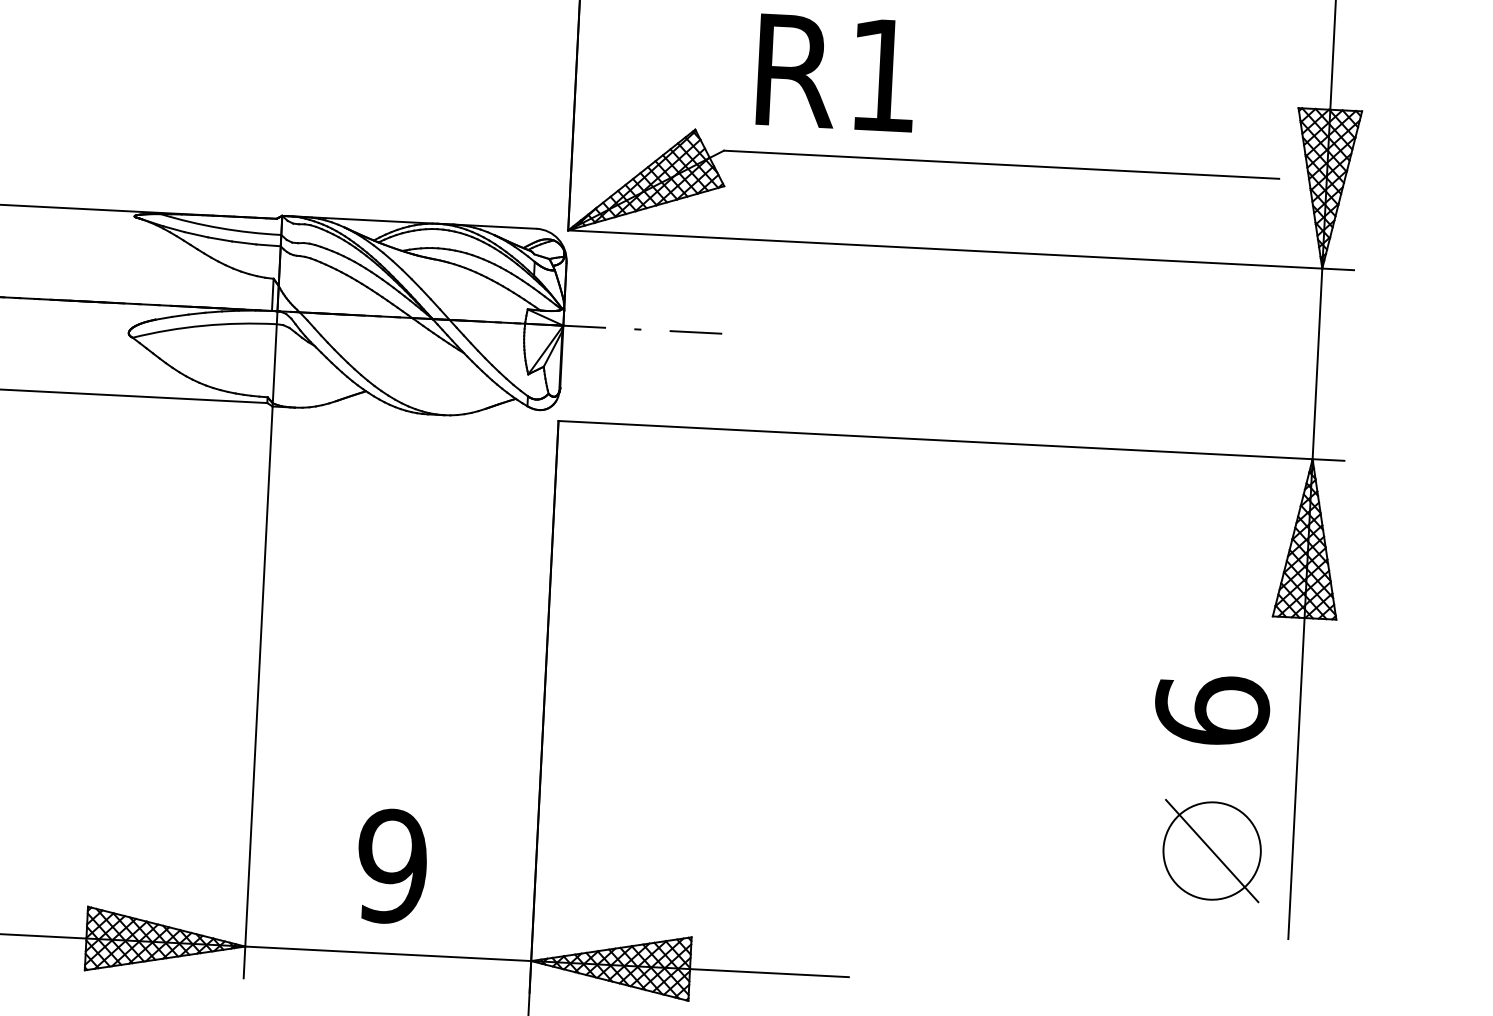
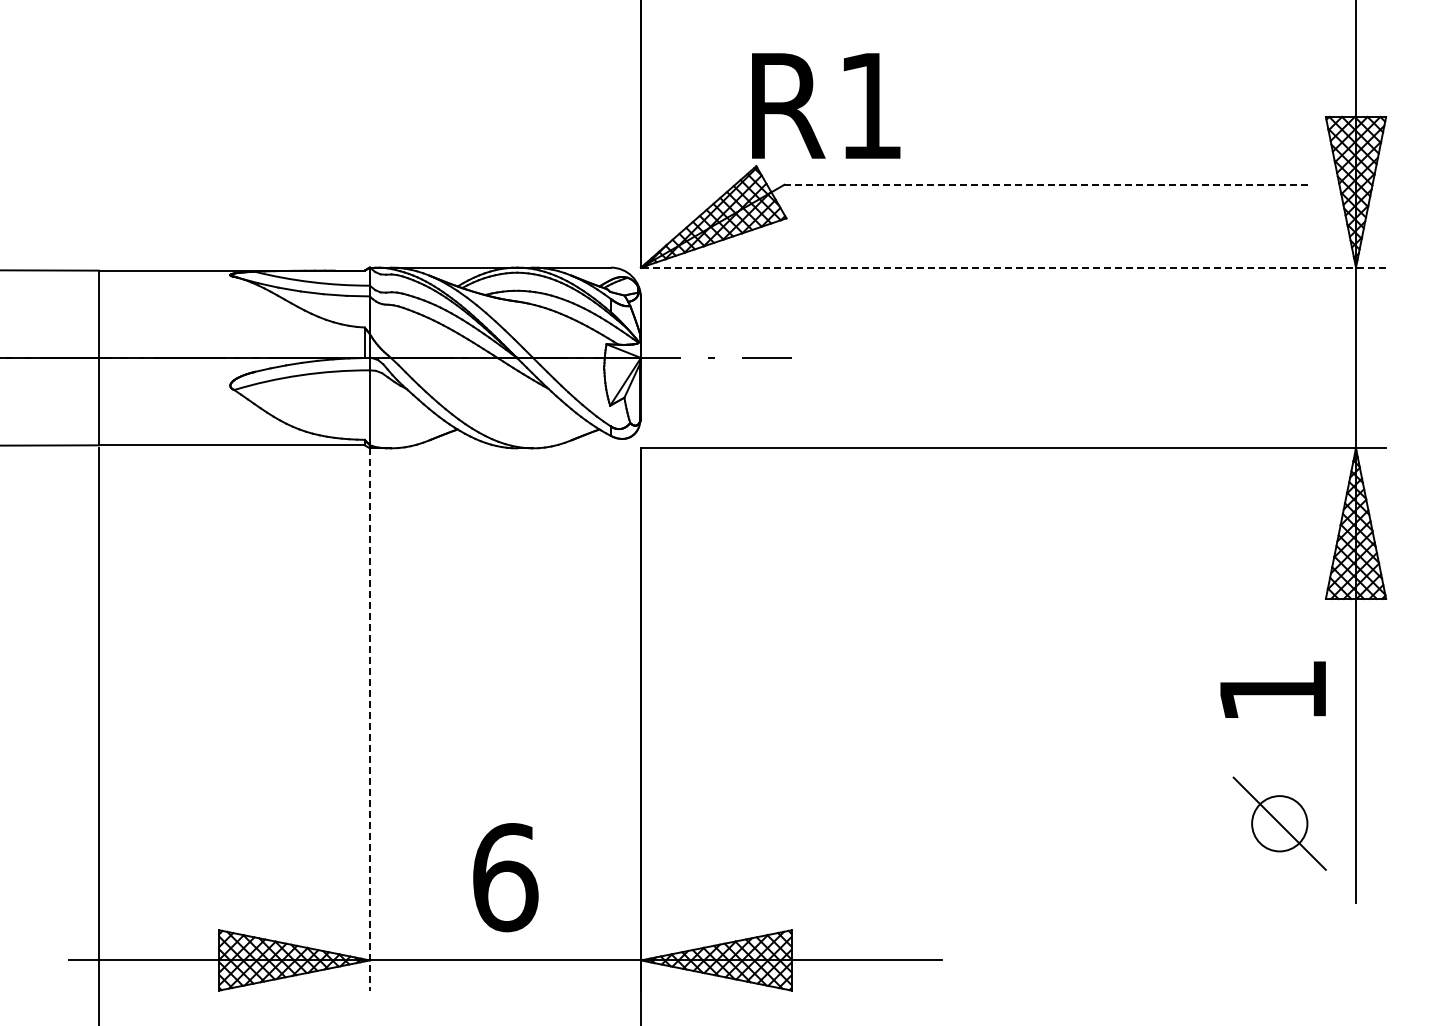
text: (836, 72) -> (826, 105), moved
line: (1002, 164) -> (1048, 184), solid -> dashed
line: (961, 250) -> (1013, 267), solid -> dashed
line: (257, 692) -> (369, 719), solid -> dashed
text: (1211, 710) -> (1272, 690), 6 -> 1
circle: (1211, 850) -> (1279, 823), size x0.6
text: (392, 866) -> (505, 877), 9 -> 6

